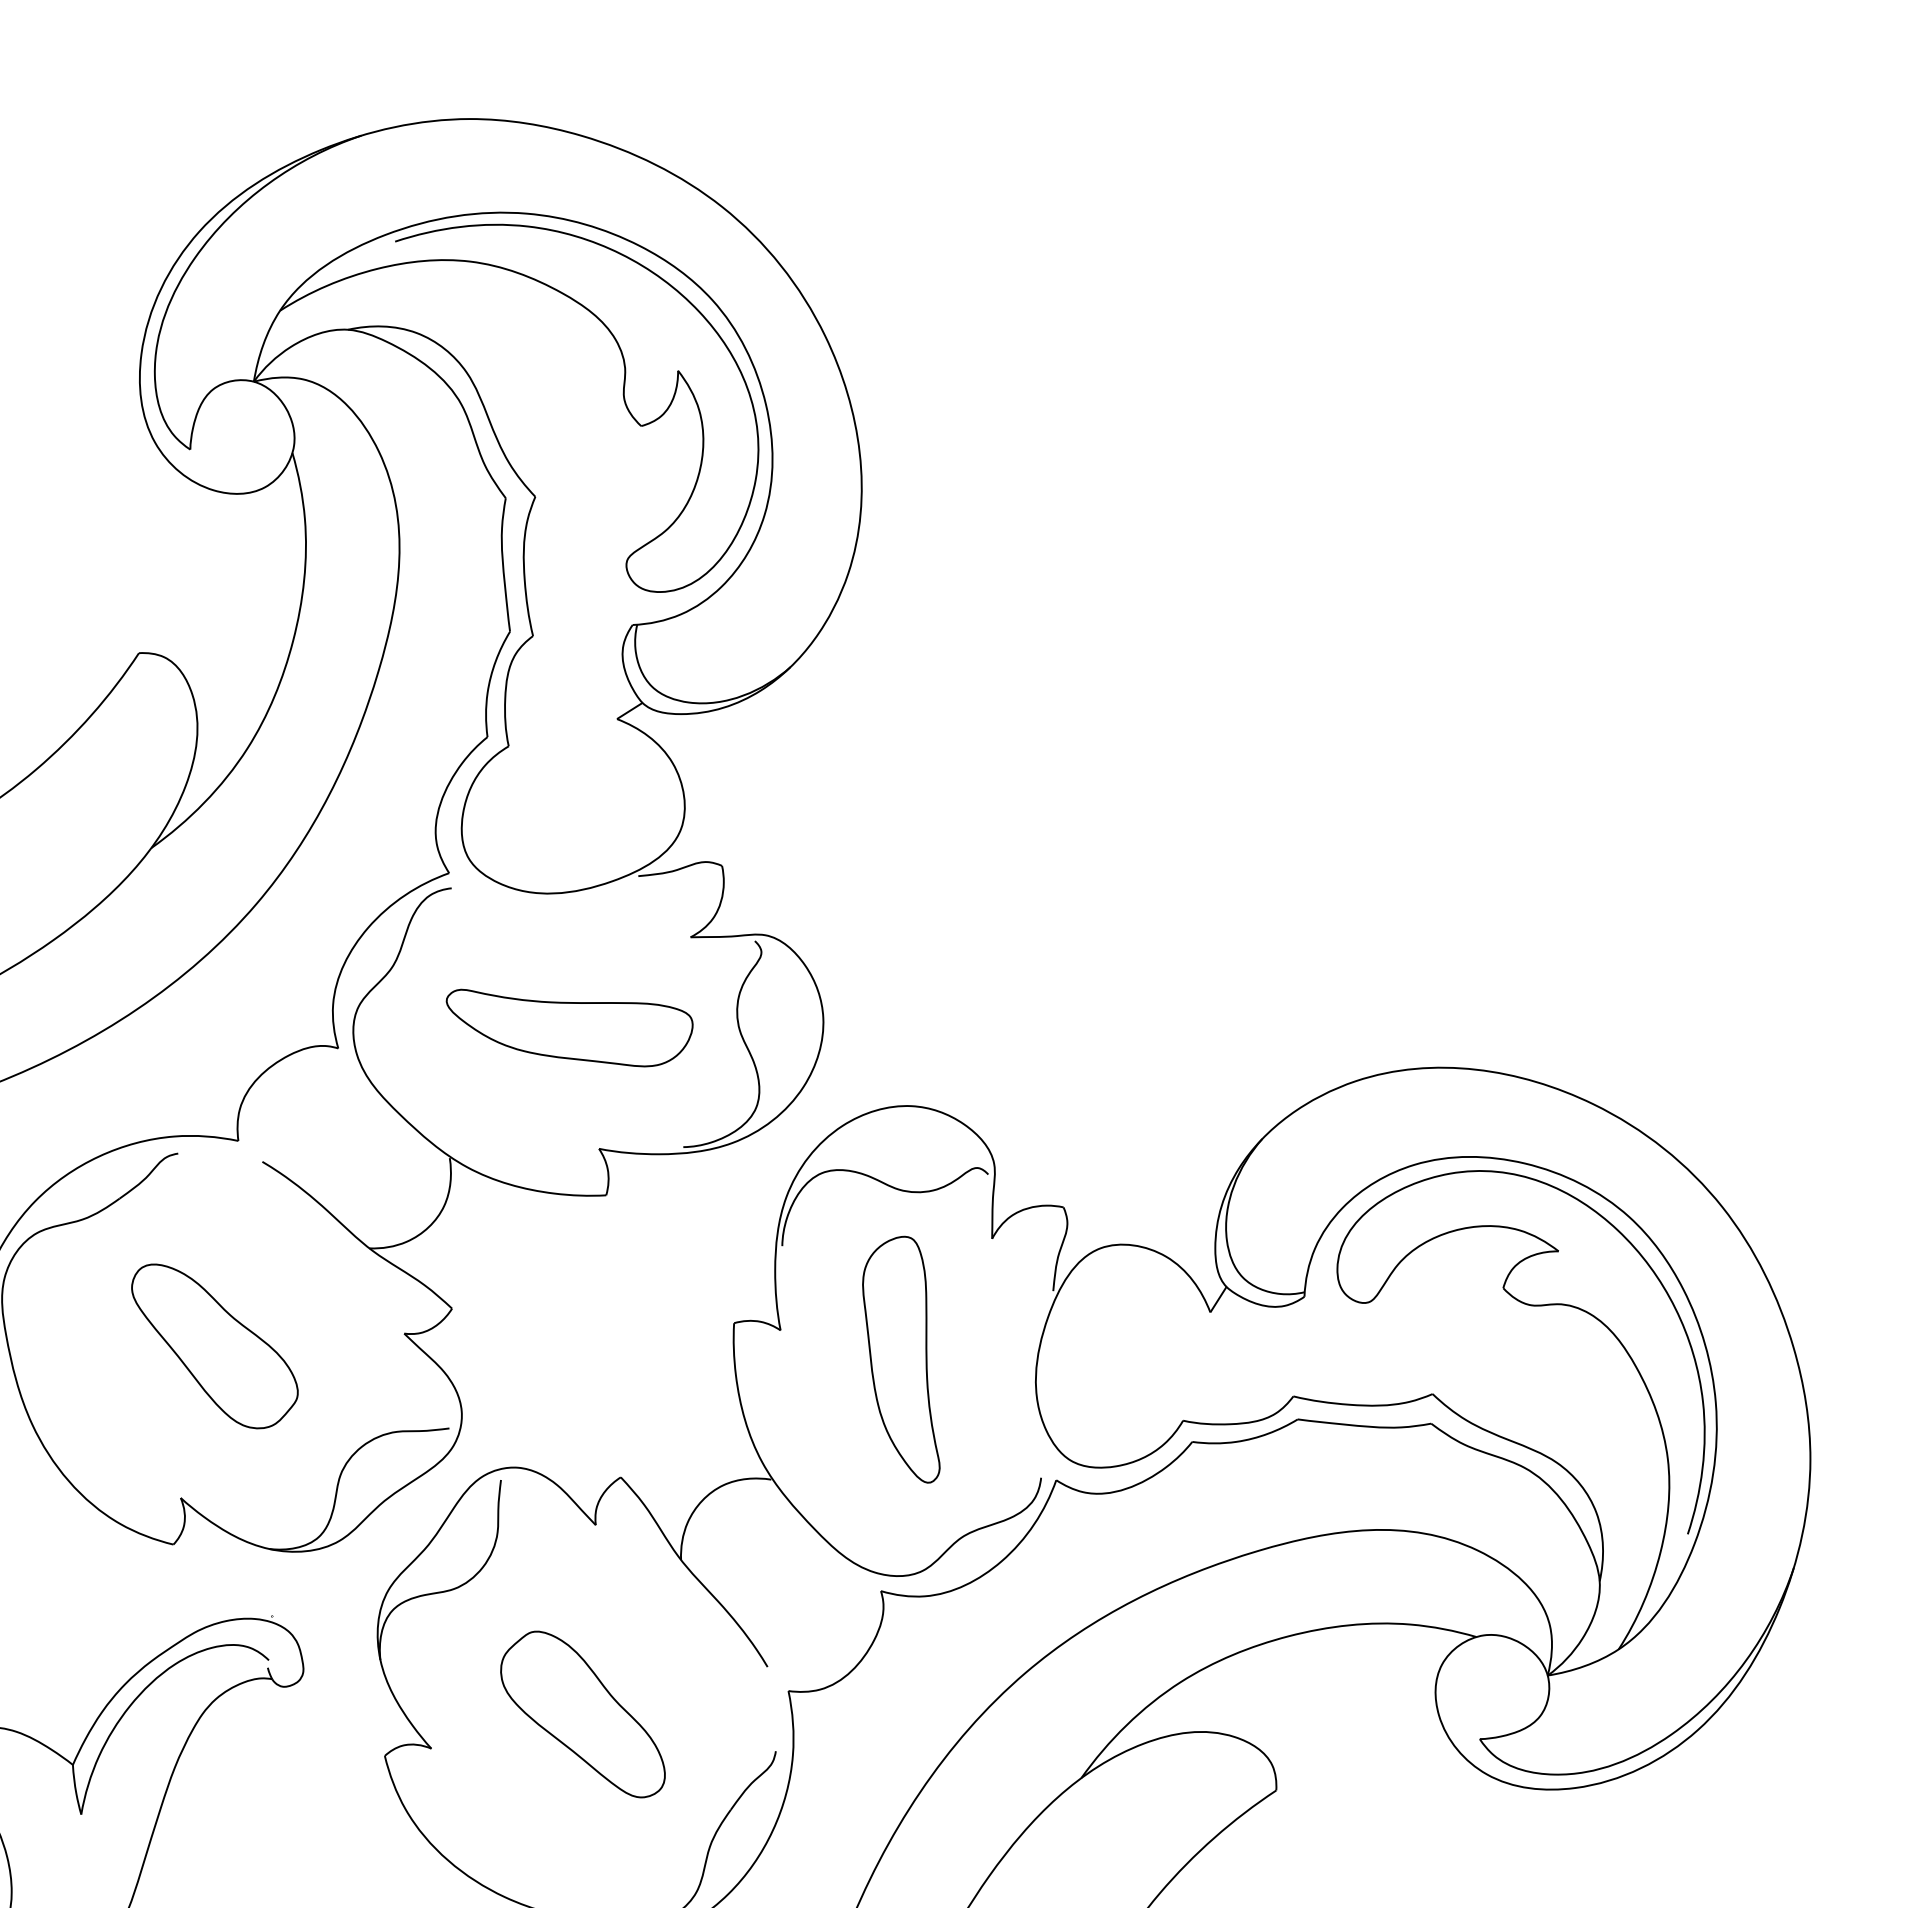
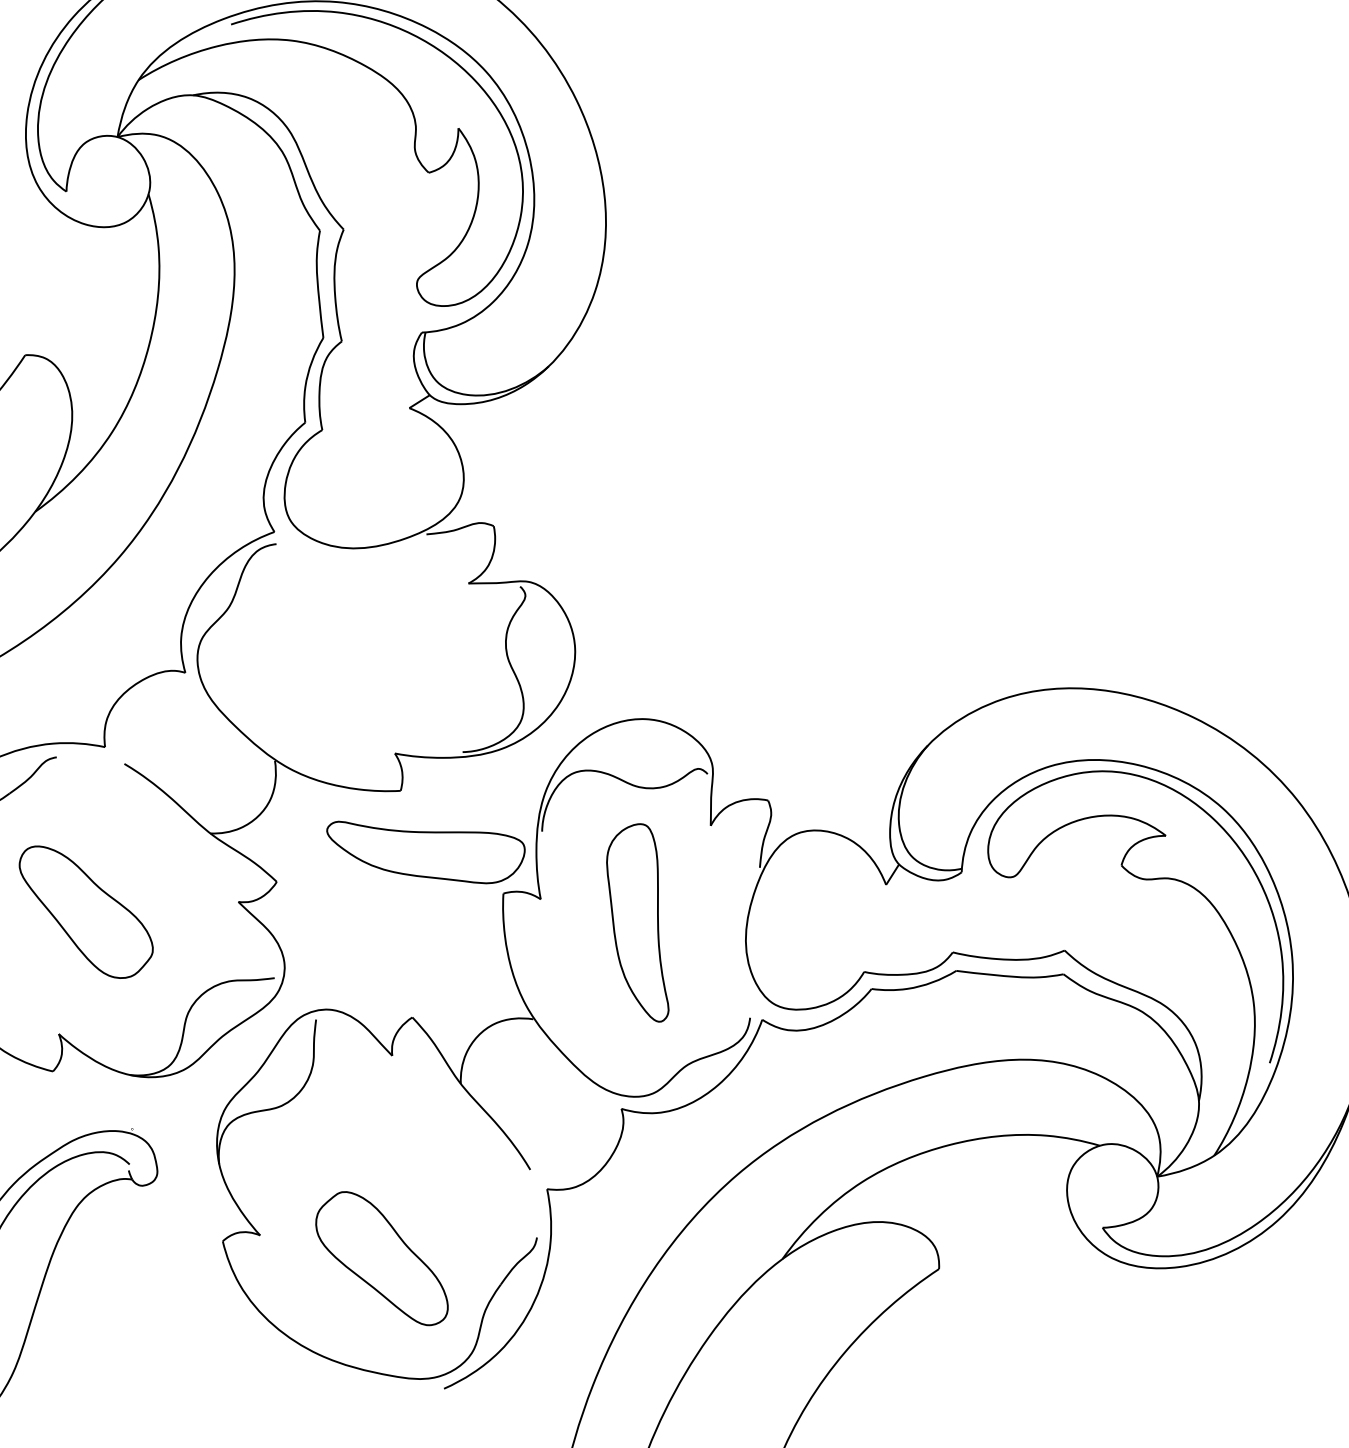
part: (569, 1027) -> (425, 852), moved
part: (582, 1714) -> (381, 1258), moved

